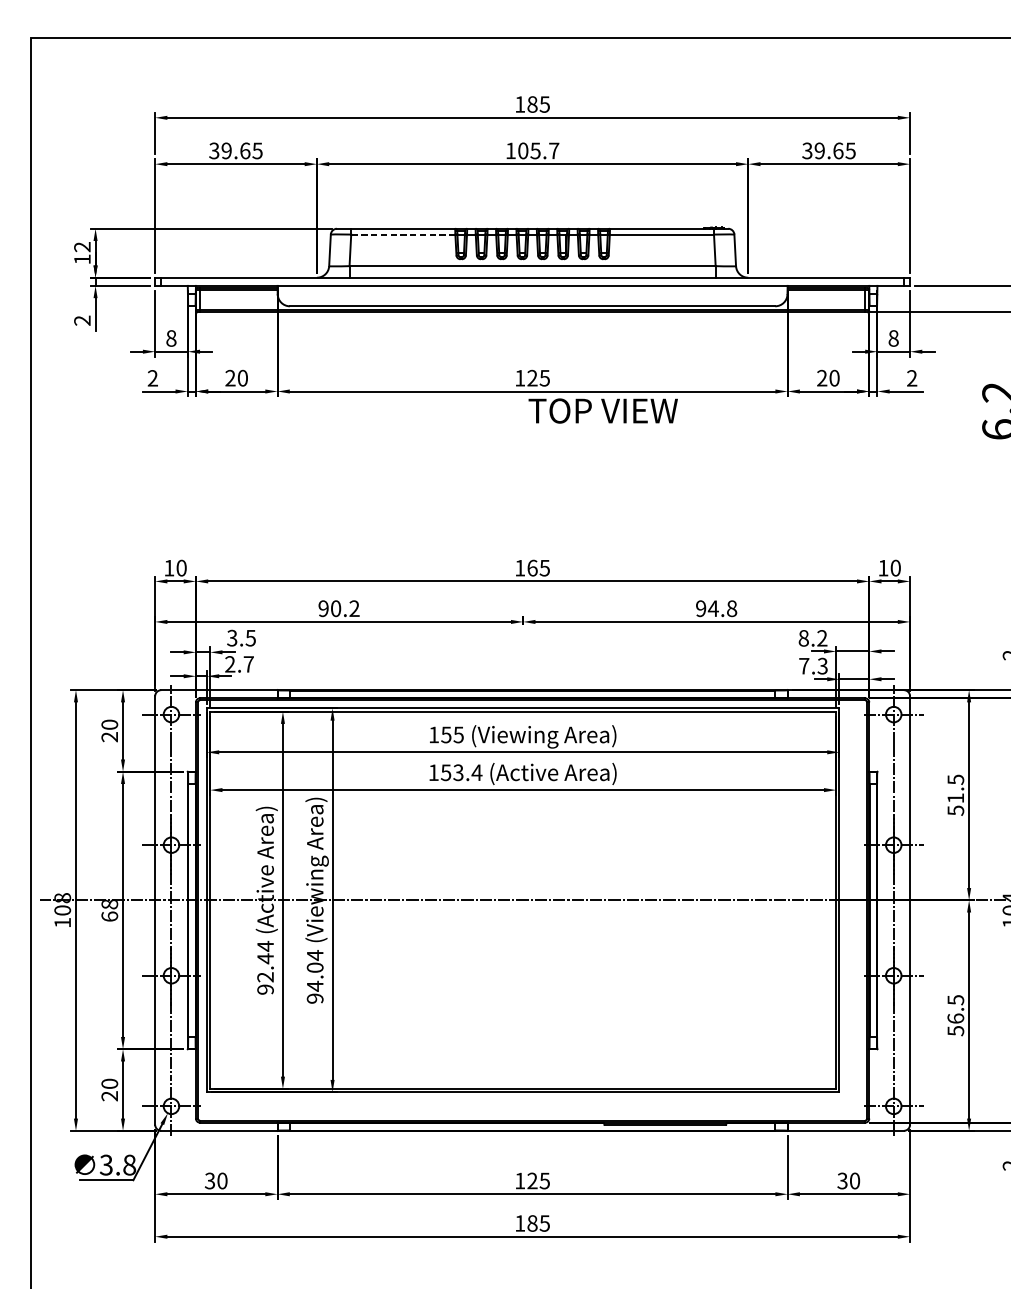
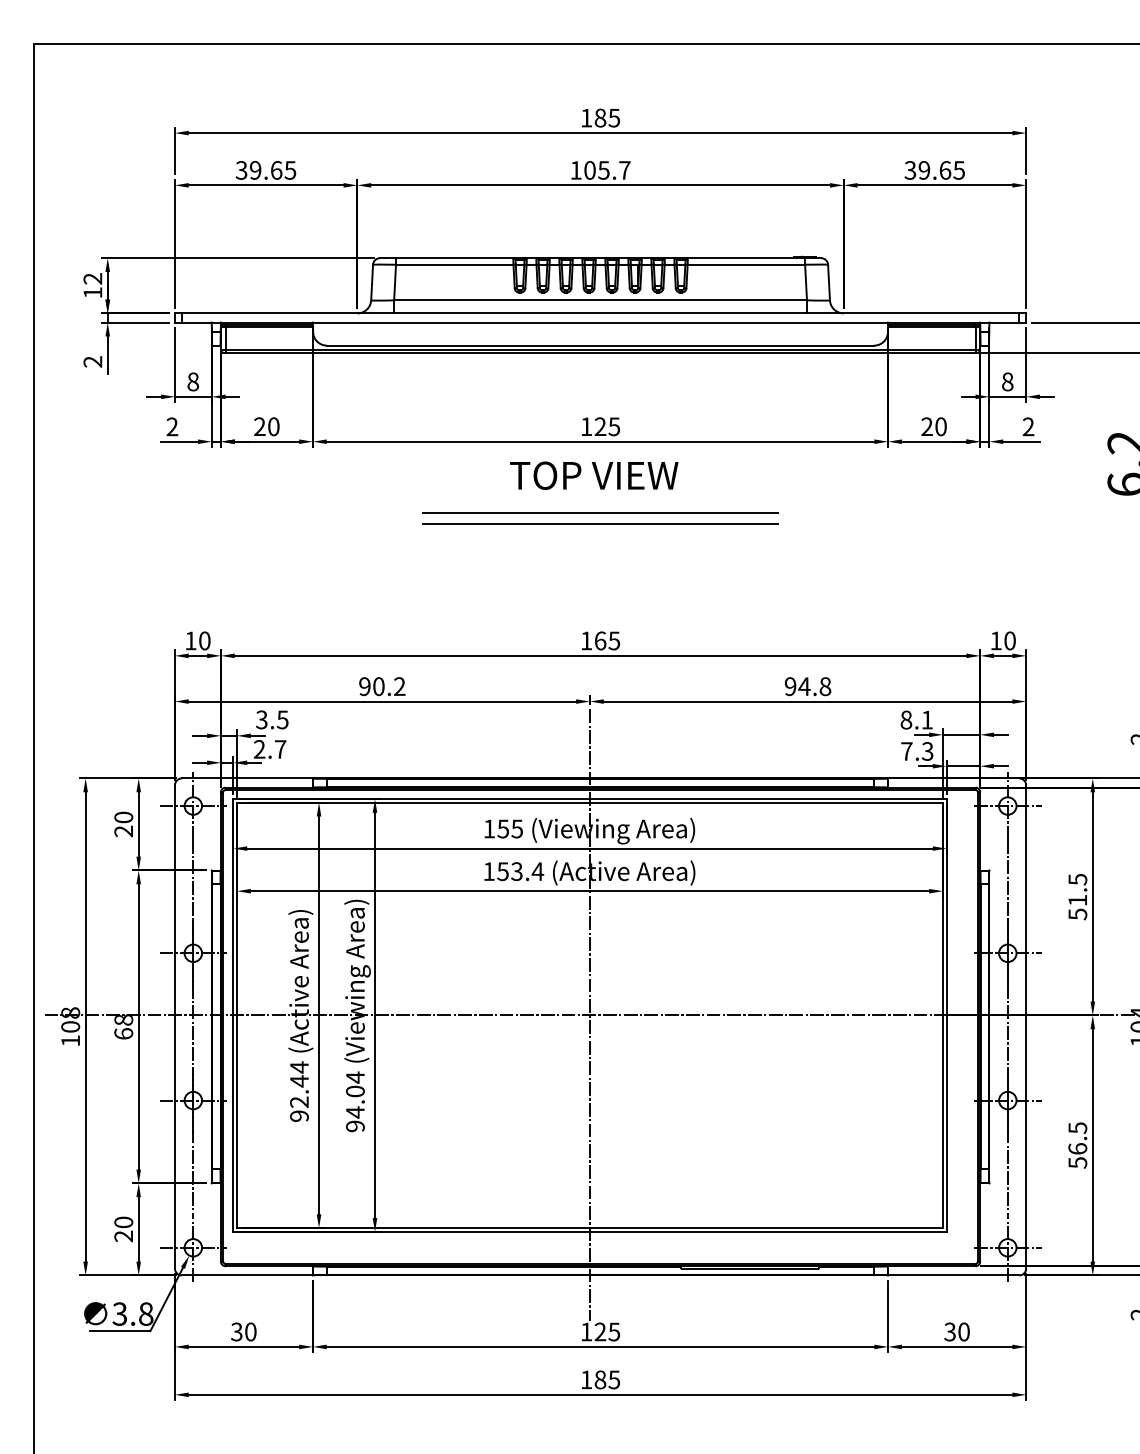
line: (403, 234) -> (454, 264), dashed -> solid
text: (603, 410) -> (594, 475), moved
line: (532, 455) -> (600, 513), added
line: (532, 464) -> (600, 524), added
text: (822, 637) -> (927, 719), 8.2 -> 8.1
line: (522, 900) -> (589, 1015), added

